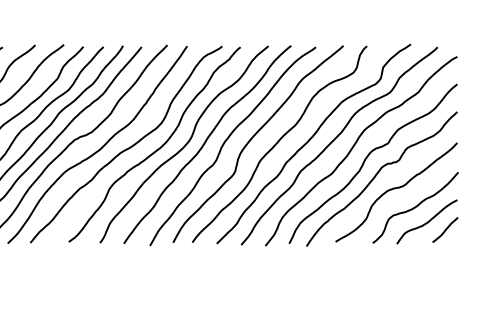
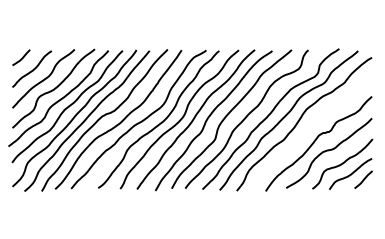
curve: (367, 160) -> (308, 130), removed

